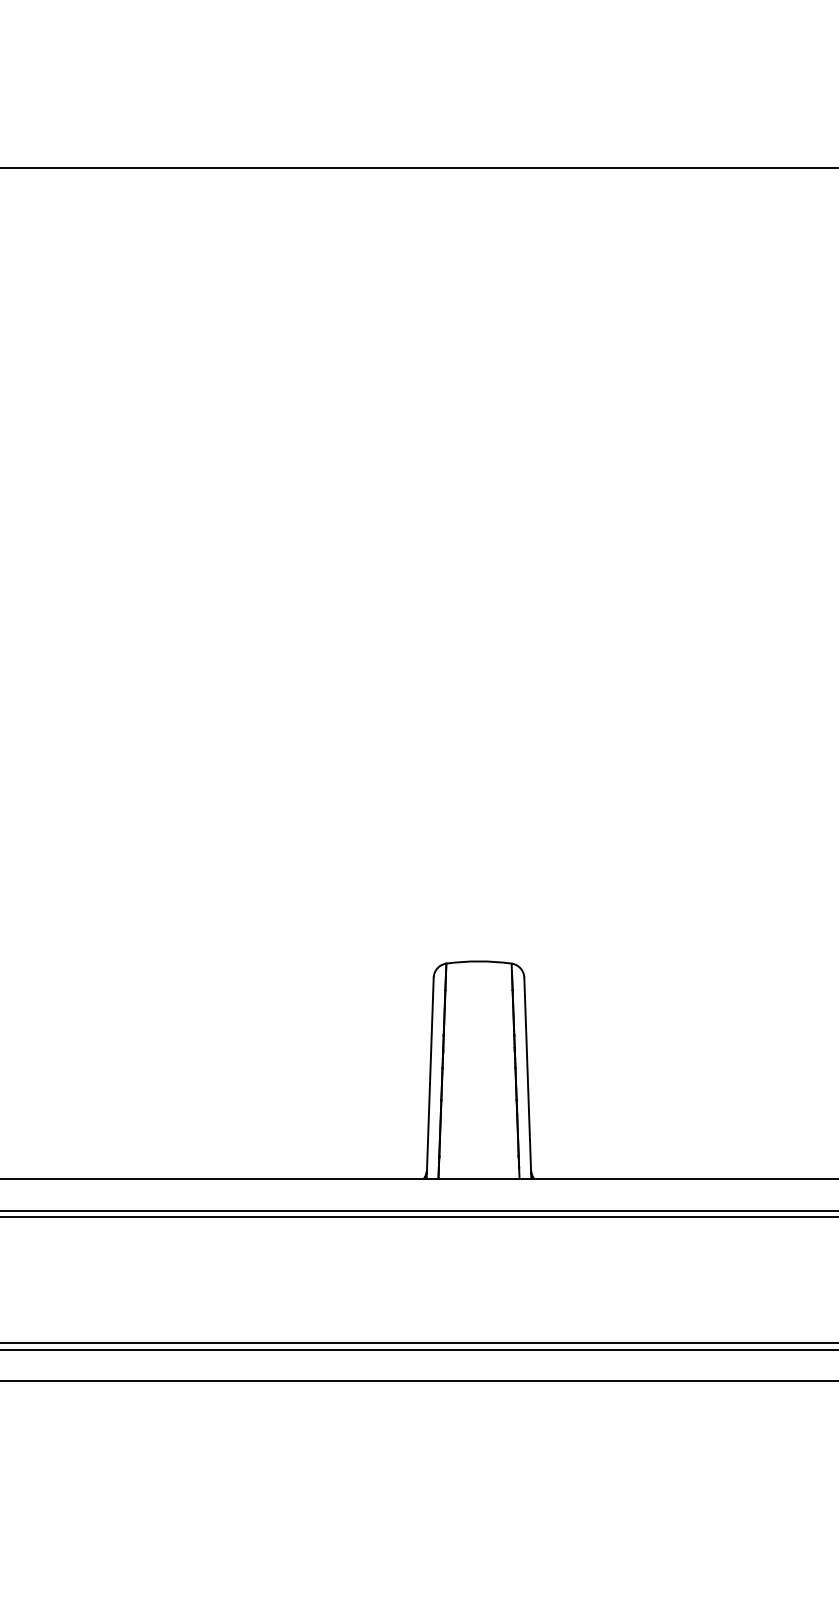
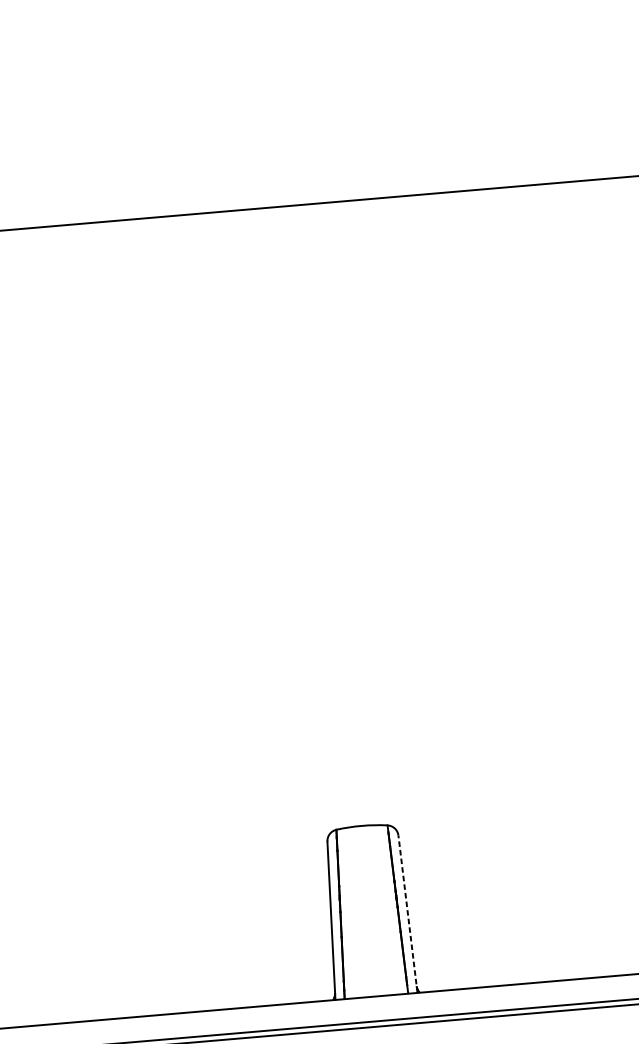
line: (527, 1078) -> (407, 914), solid -> dashed

